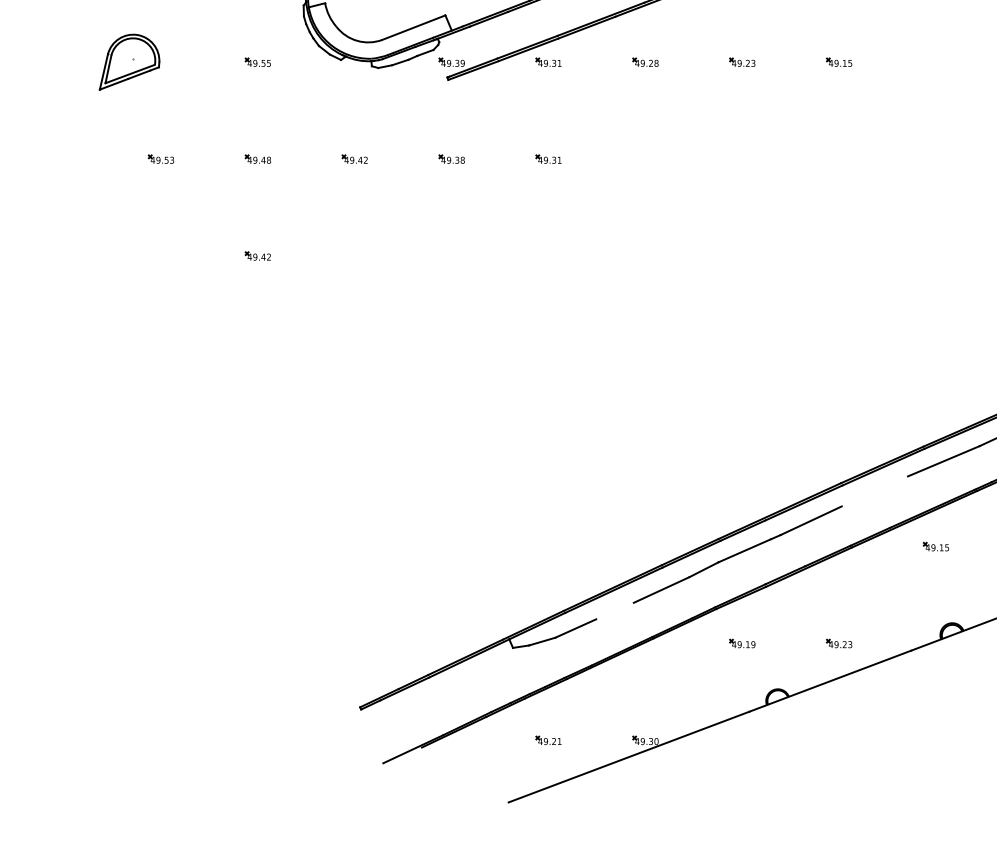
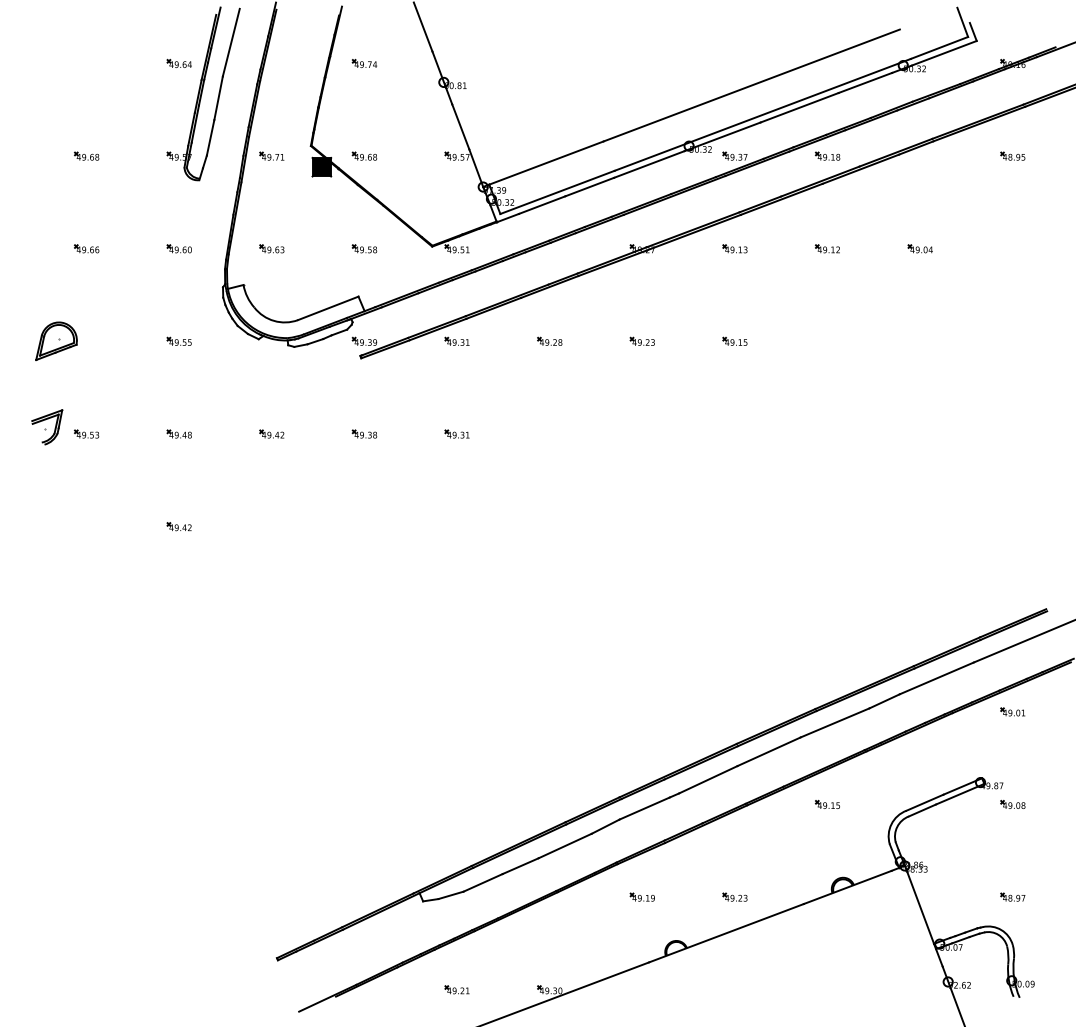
part: (129, 61) -> (56, 340), size x0.71
part: (120, 152) -> (47, 427), added
line: (874, 491) -> (768, 751), added
line: (614, 611) -> (520, 866), added

